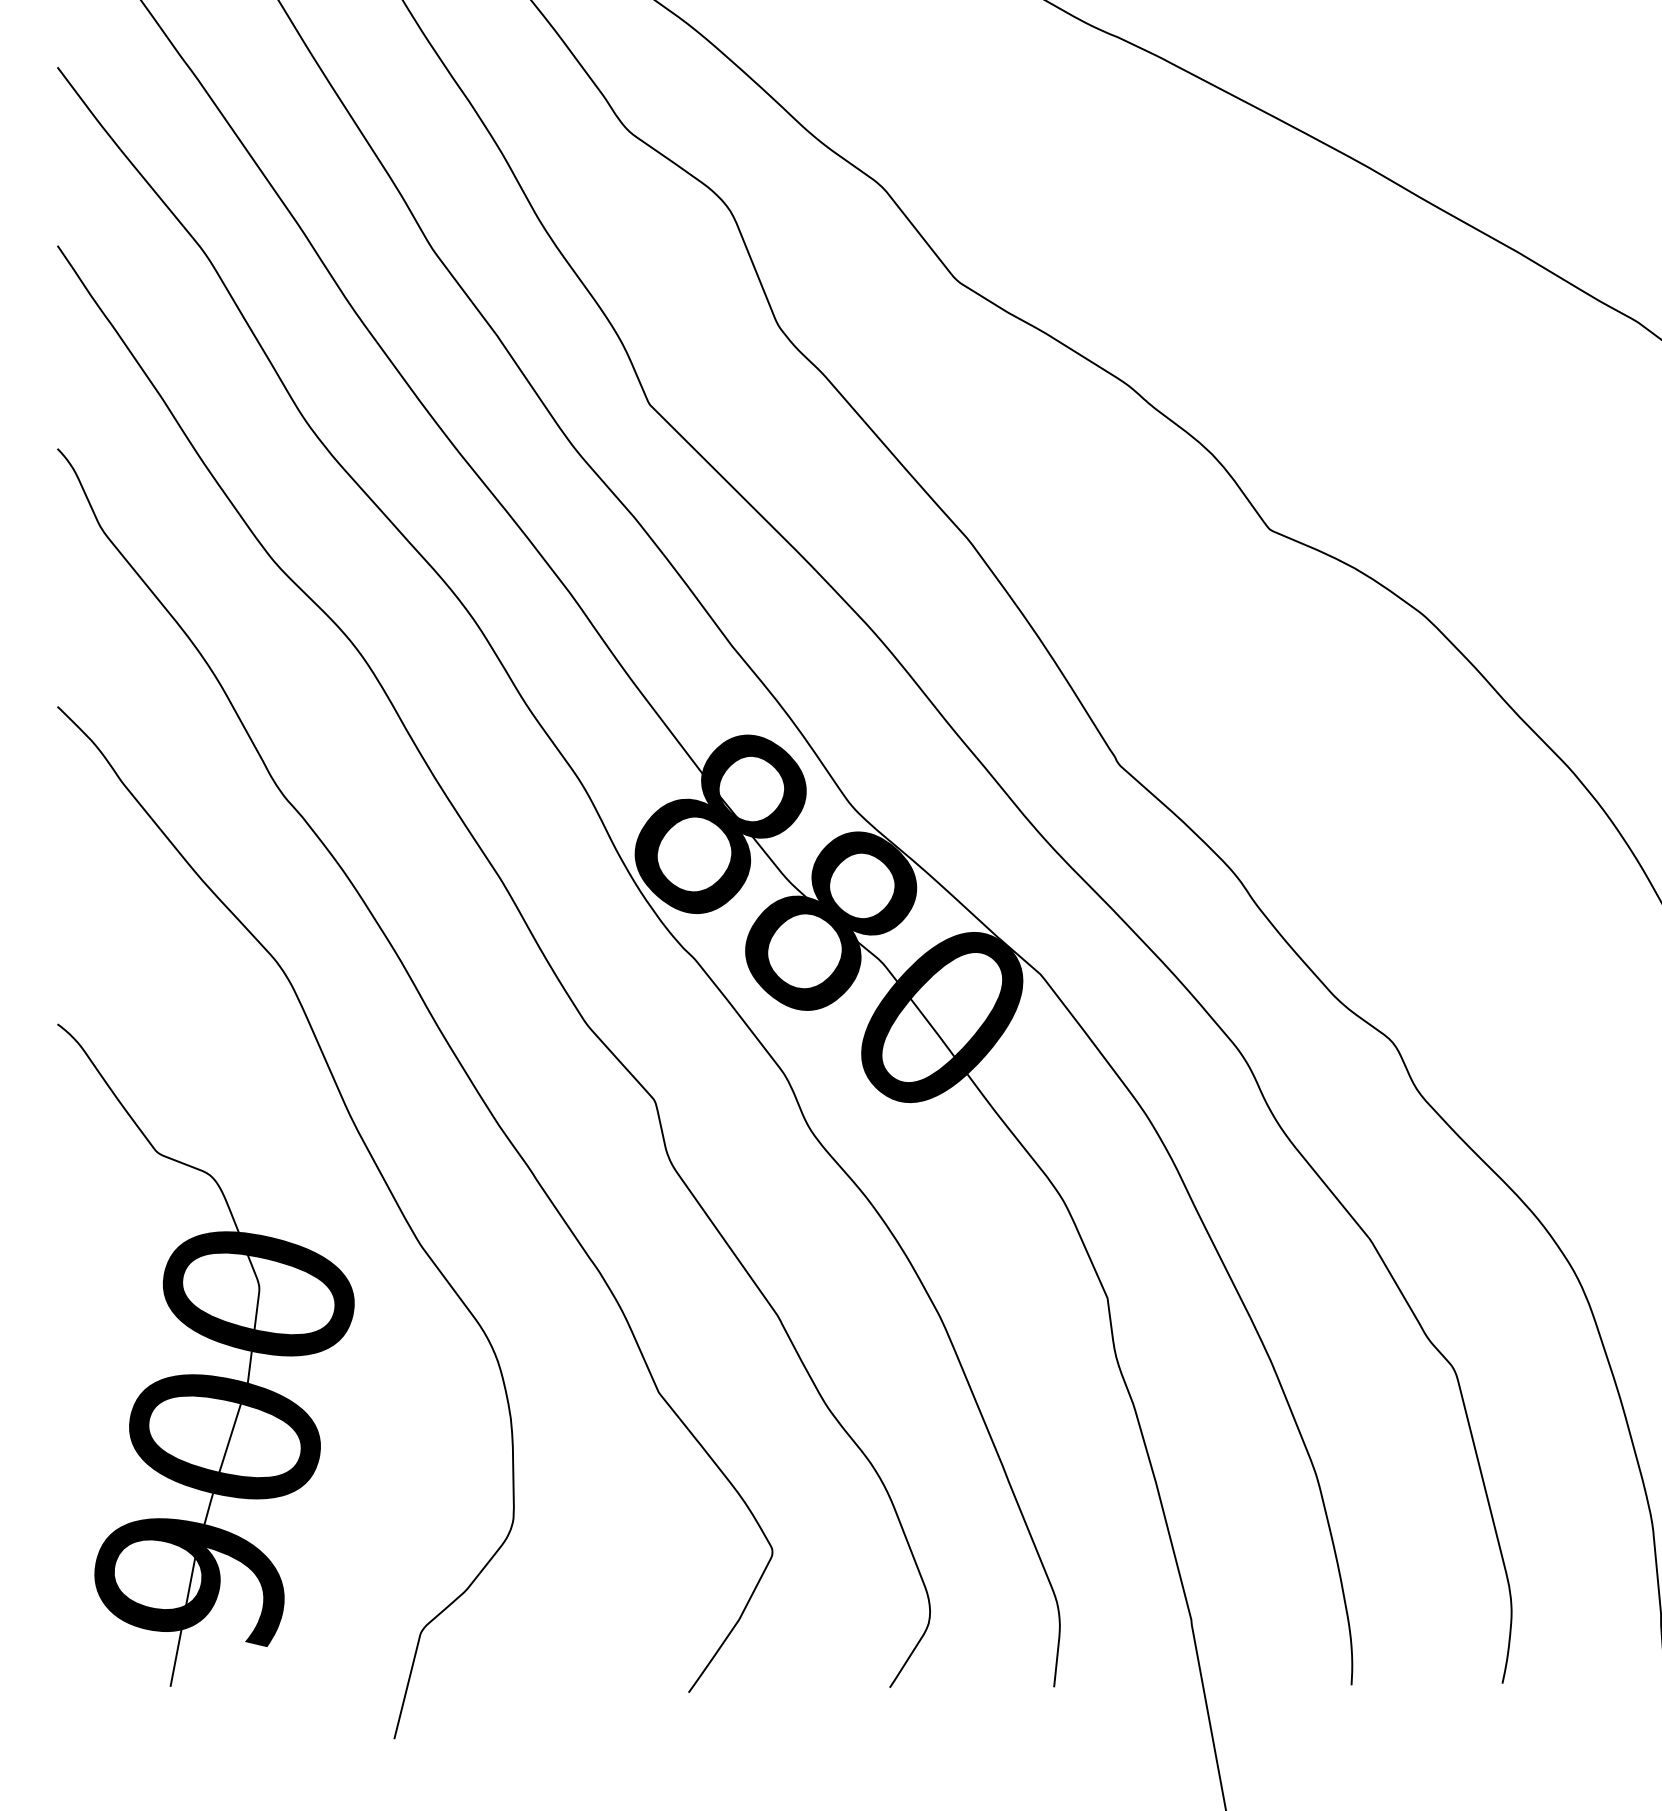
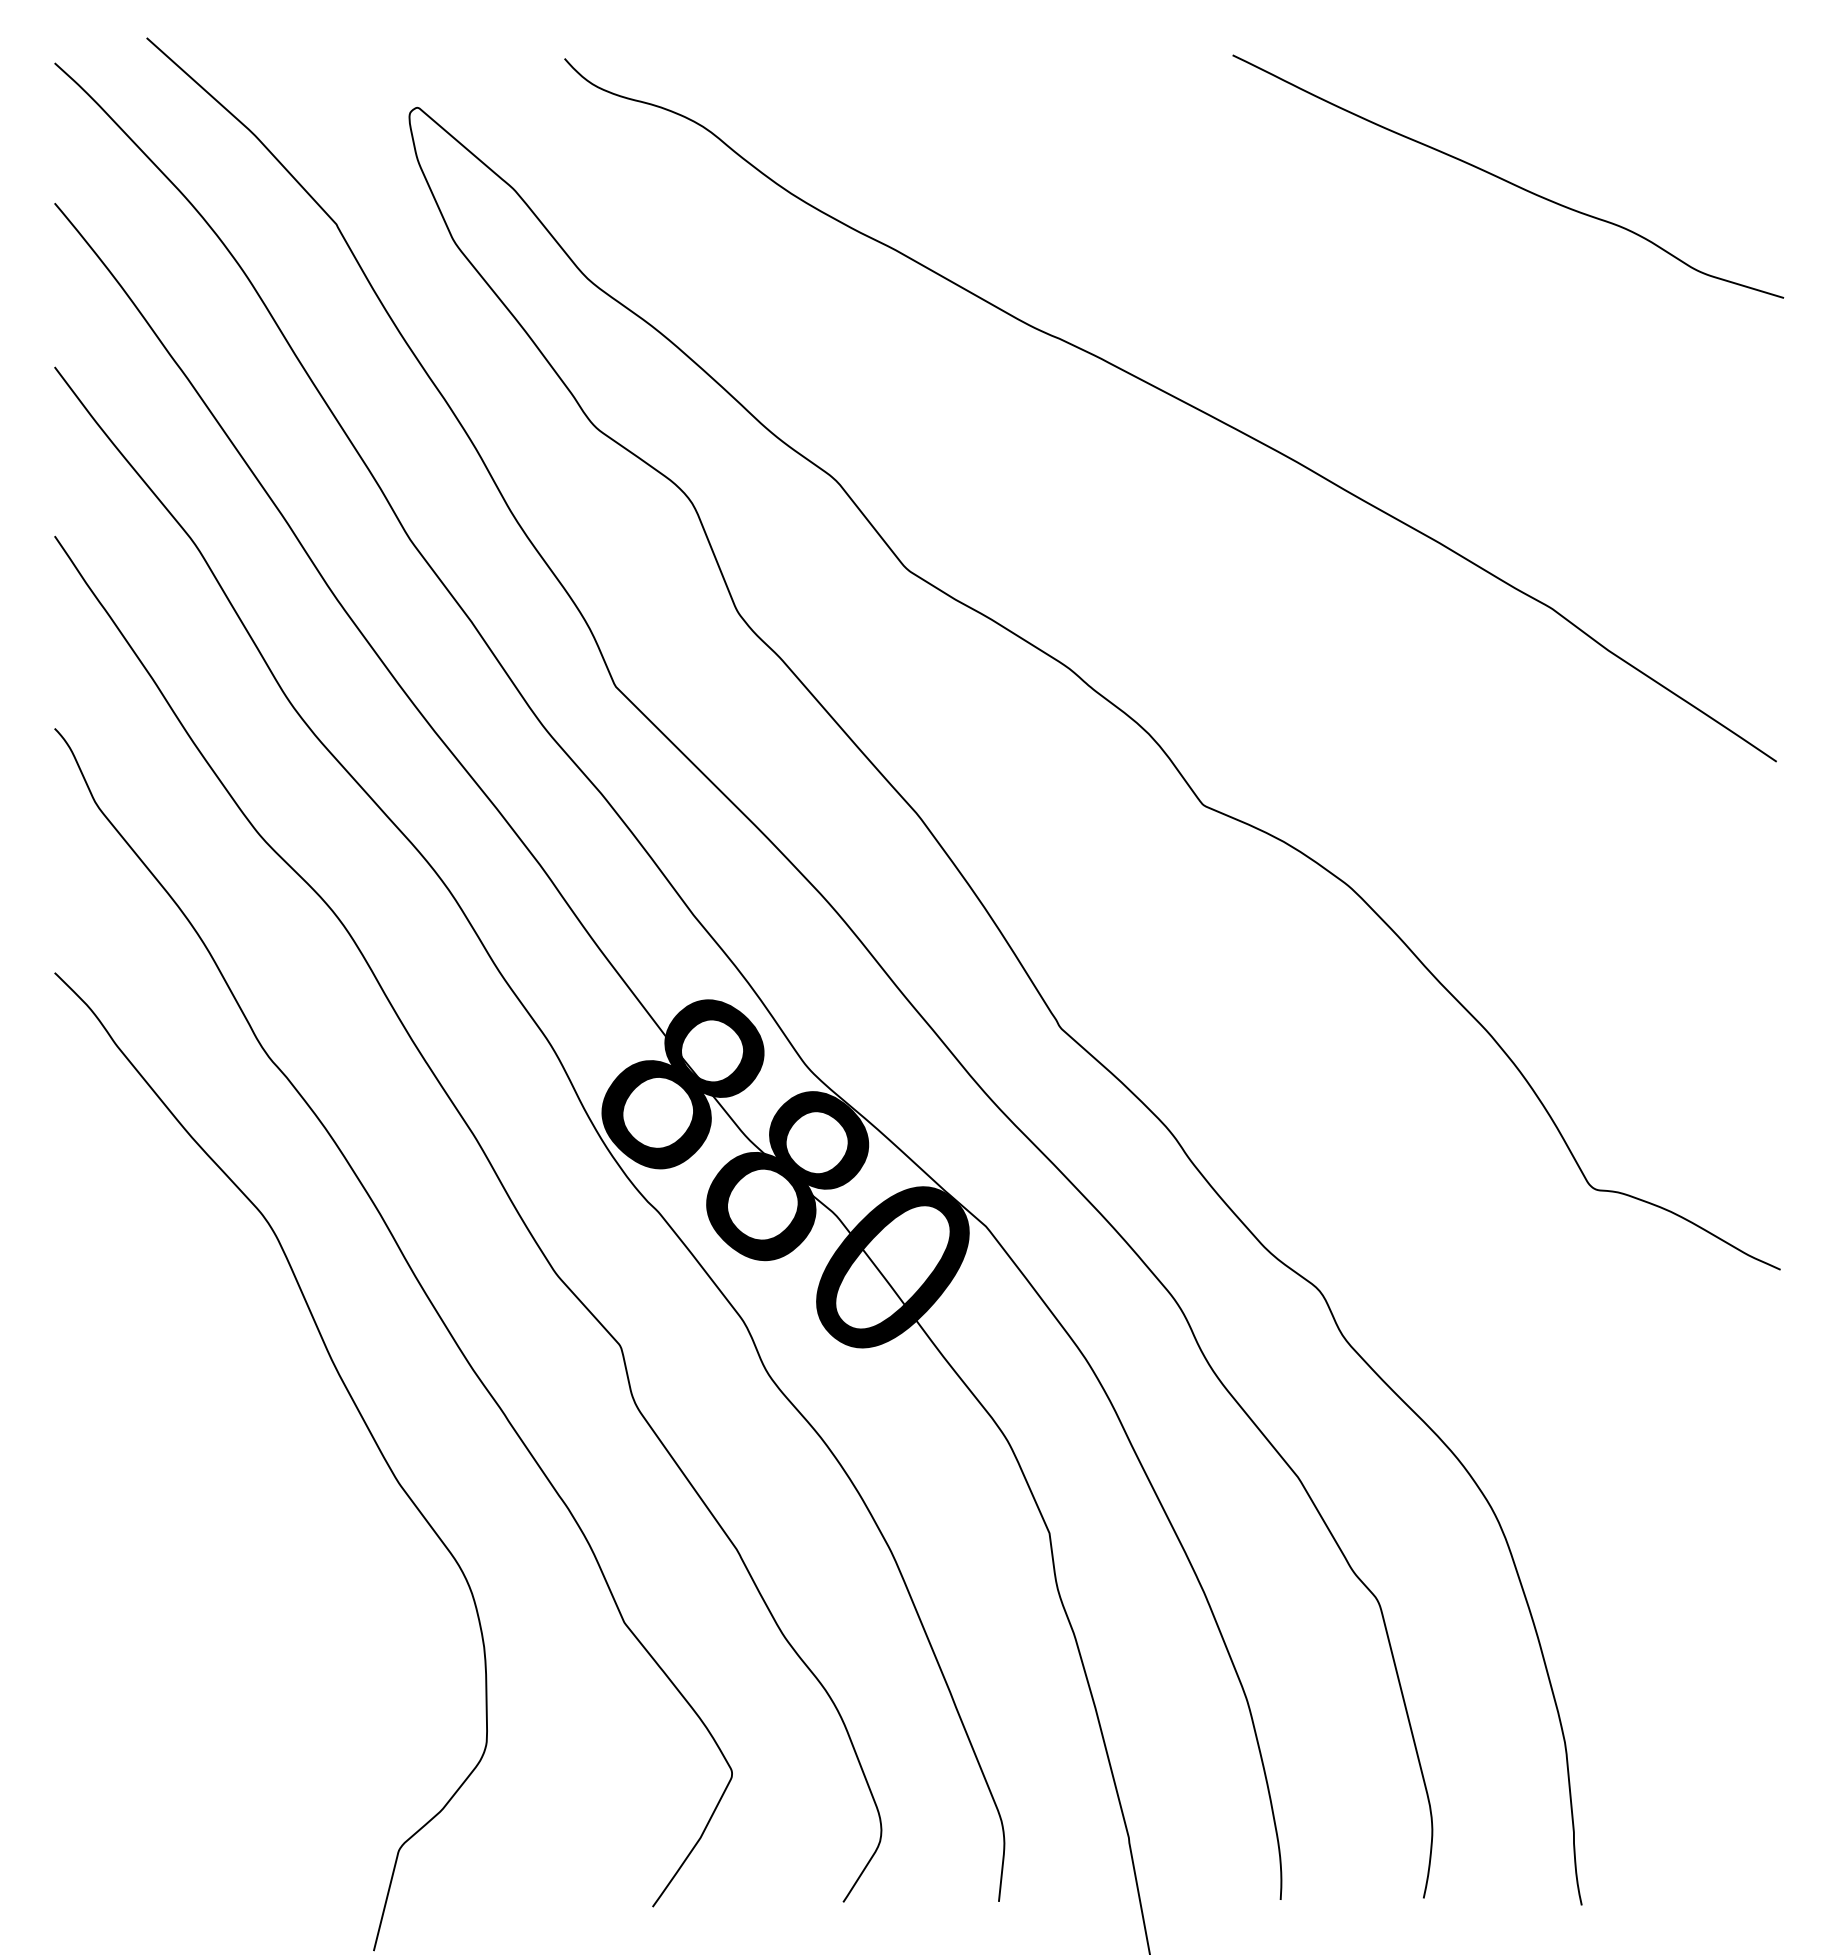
part: (210, 1339) -> (199, 1572), removed

